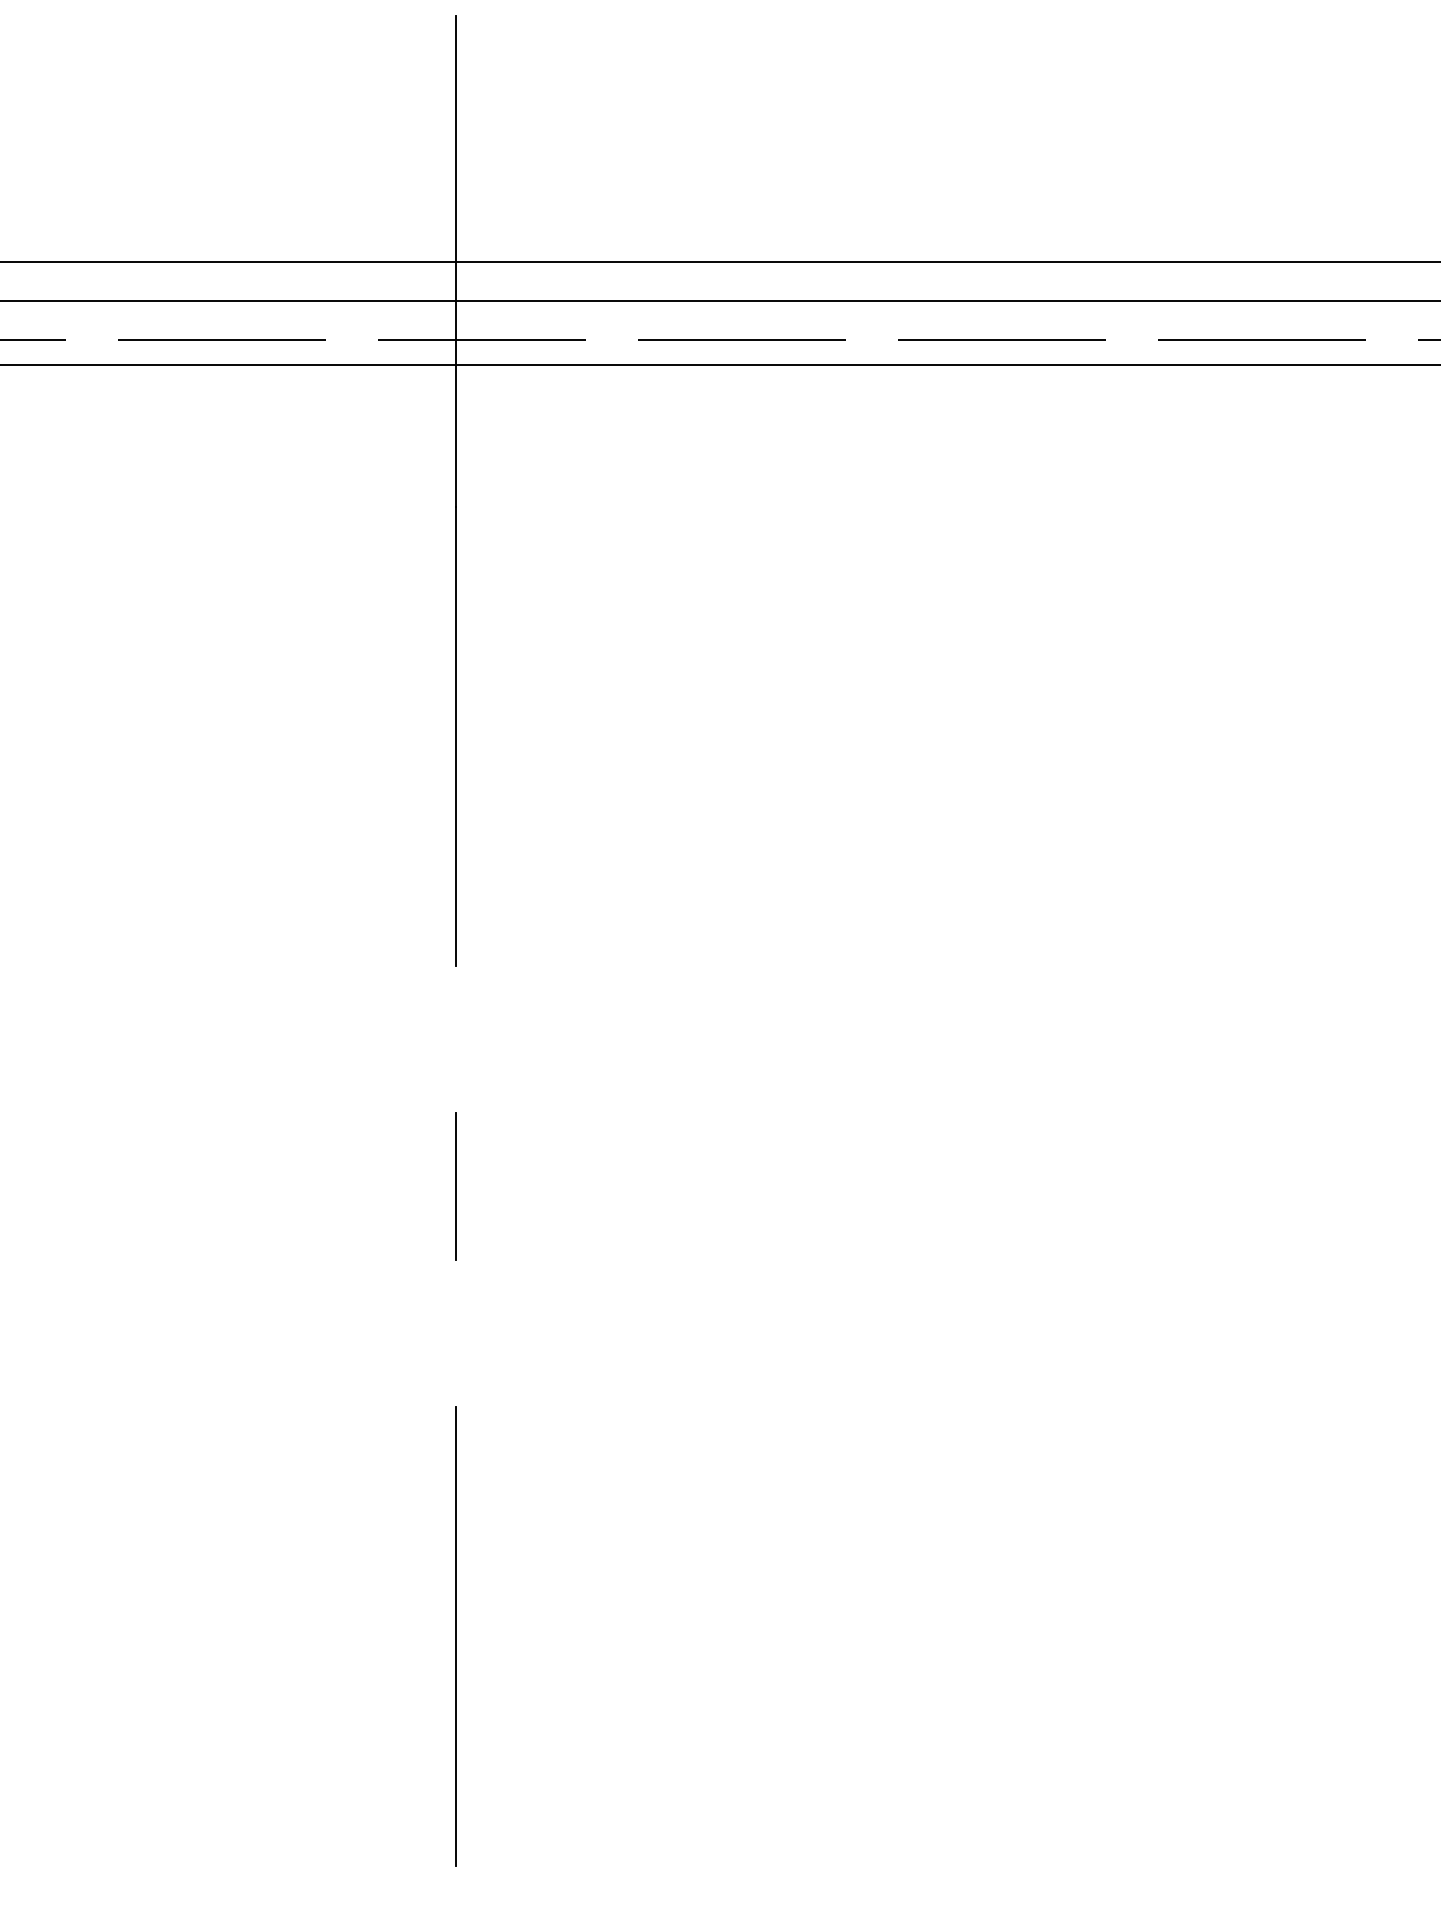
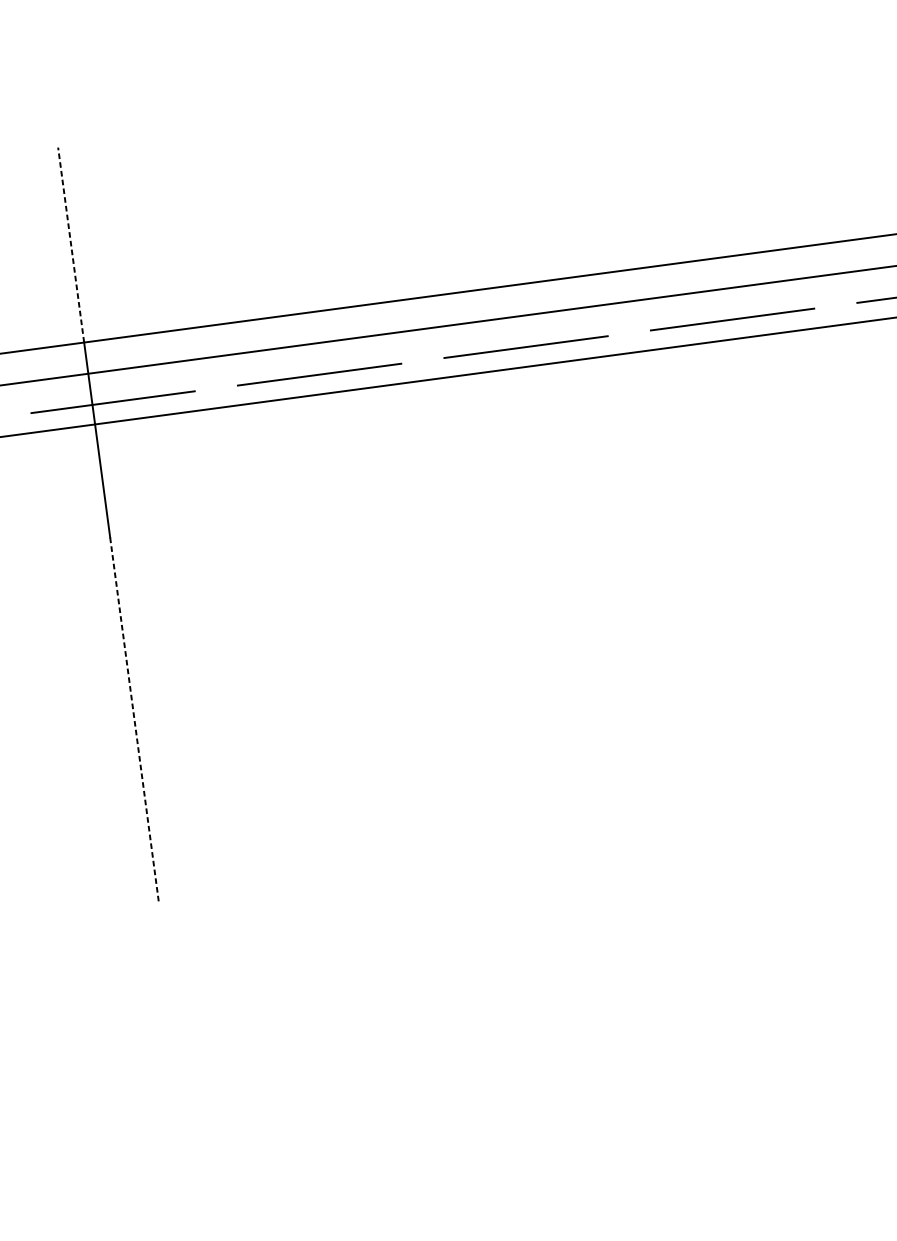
line: (456, 139) -> (71, 245), solid -> dashed
line: (456, 736) -> (134, 719), solid -> dashed
line: (456, 1186) -> (182, 1077), removed

